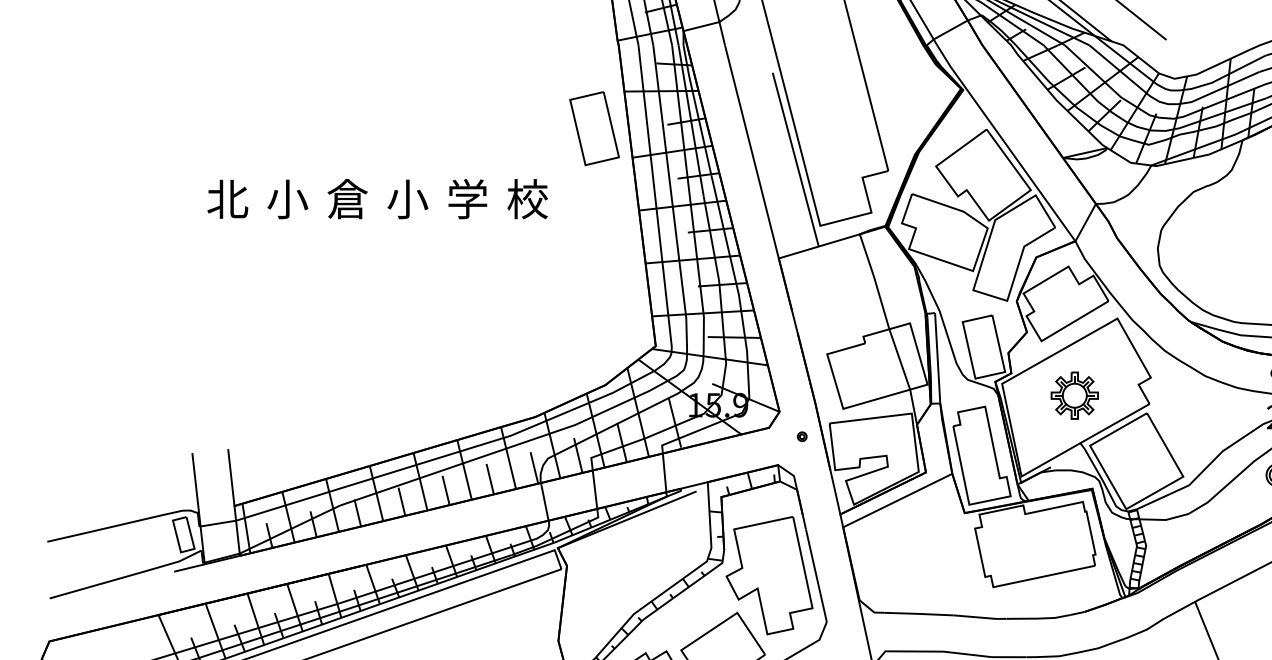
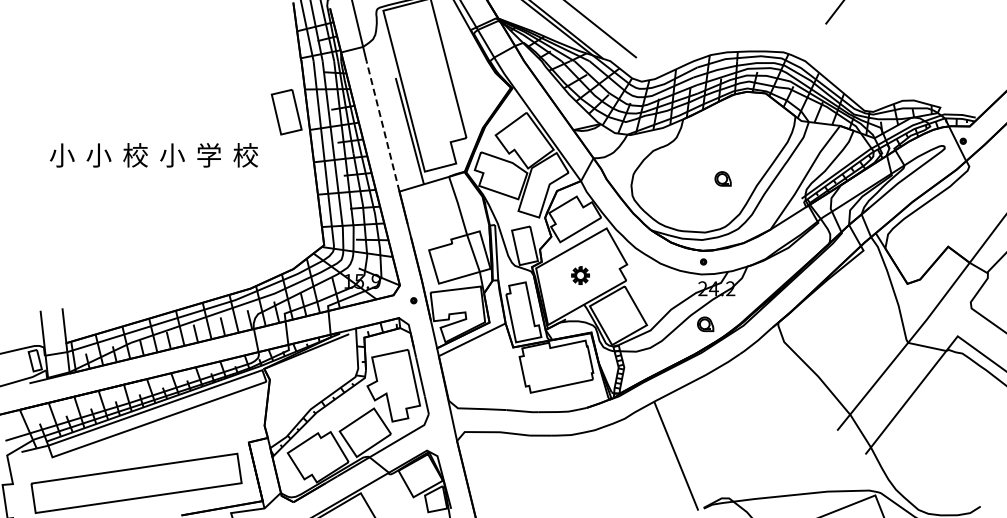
line: (751, 150) -> (382, 125), solid -> dashed
text: (226, 199) -> (61, 155), 北 -> 小
text: (347, 199) -> (135, 155), 倉 -> 校
part: (1074, 395) -> (580, 275), size x0.6

